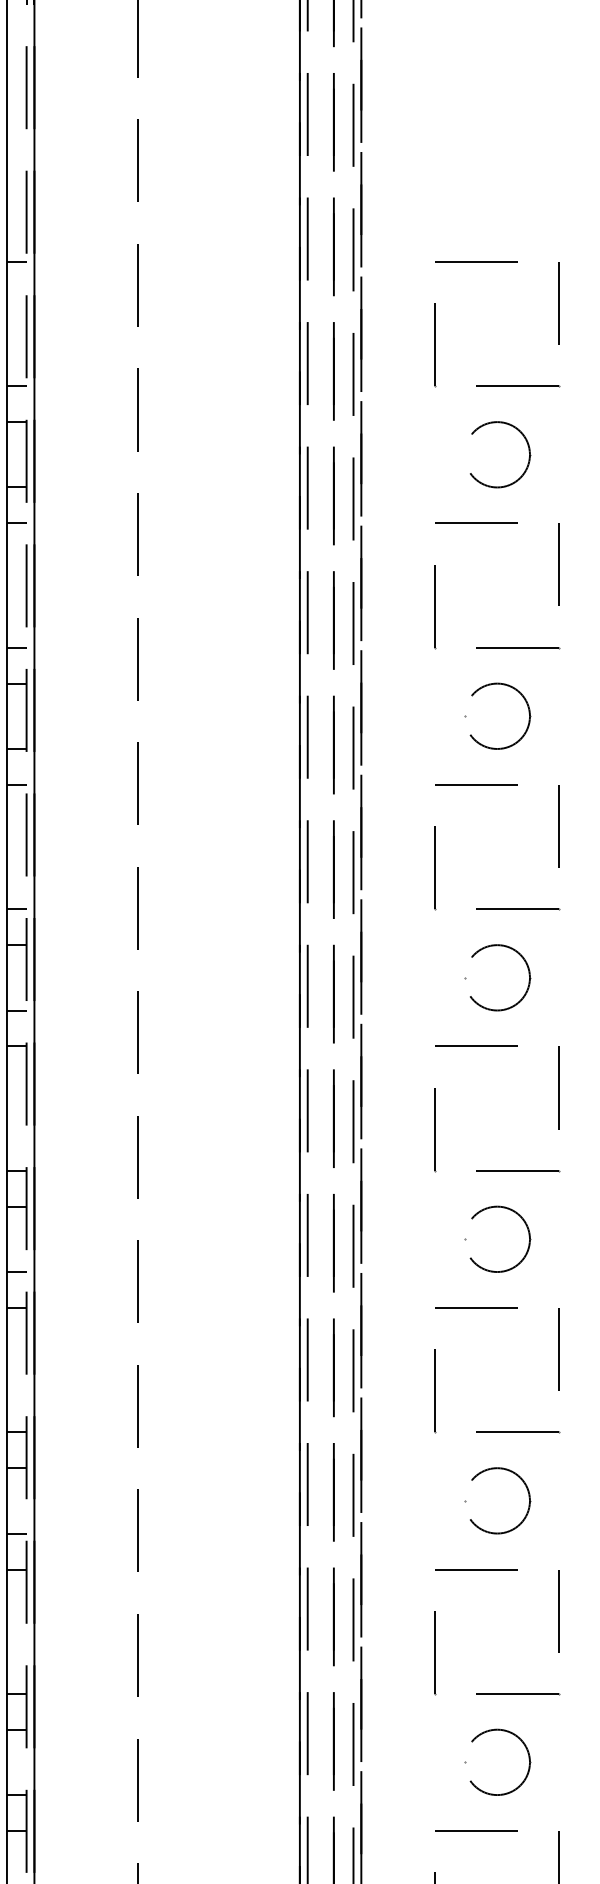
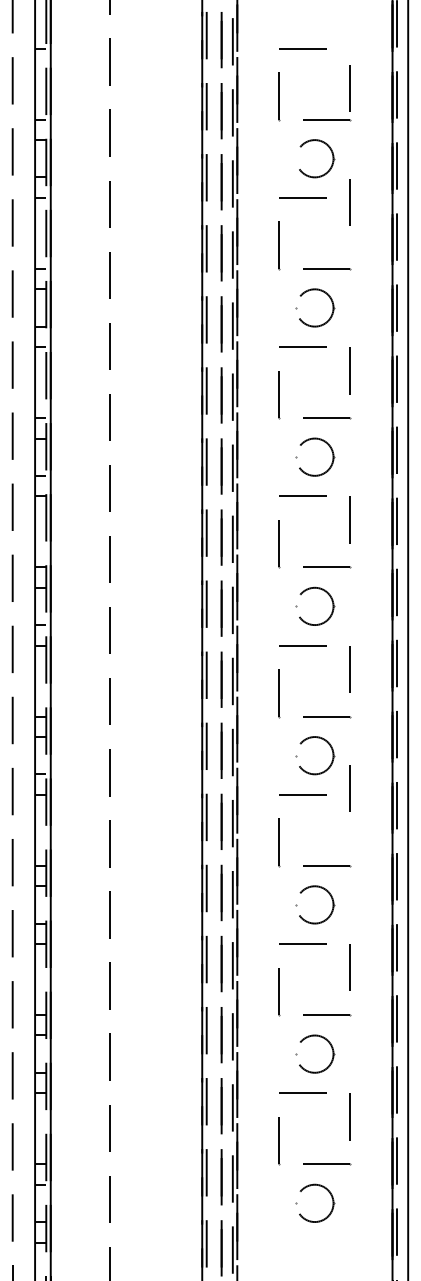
line: (557, 303) -> (349, 88), moved
line: (557, 564) -> (349, 202), moved
line: (557, 1610) -> (349, 788), moved

